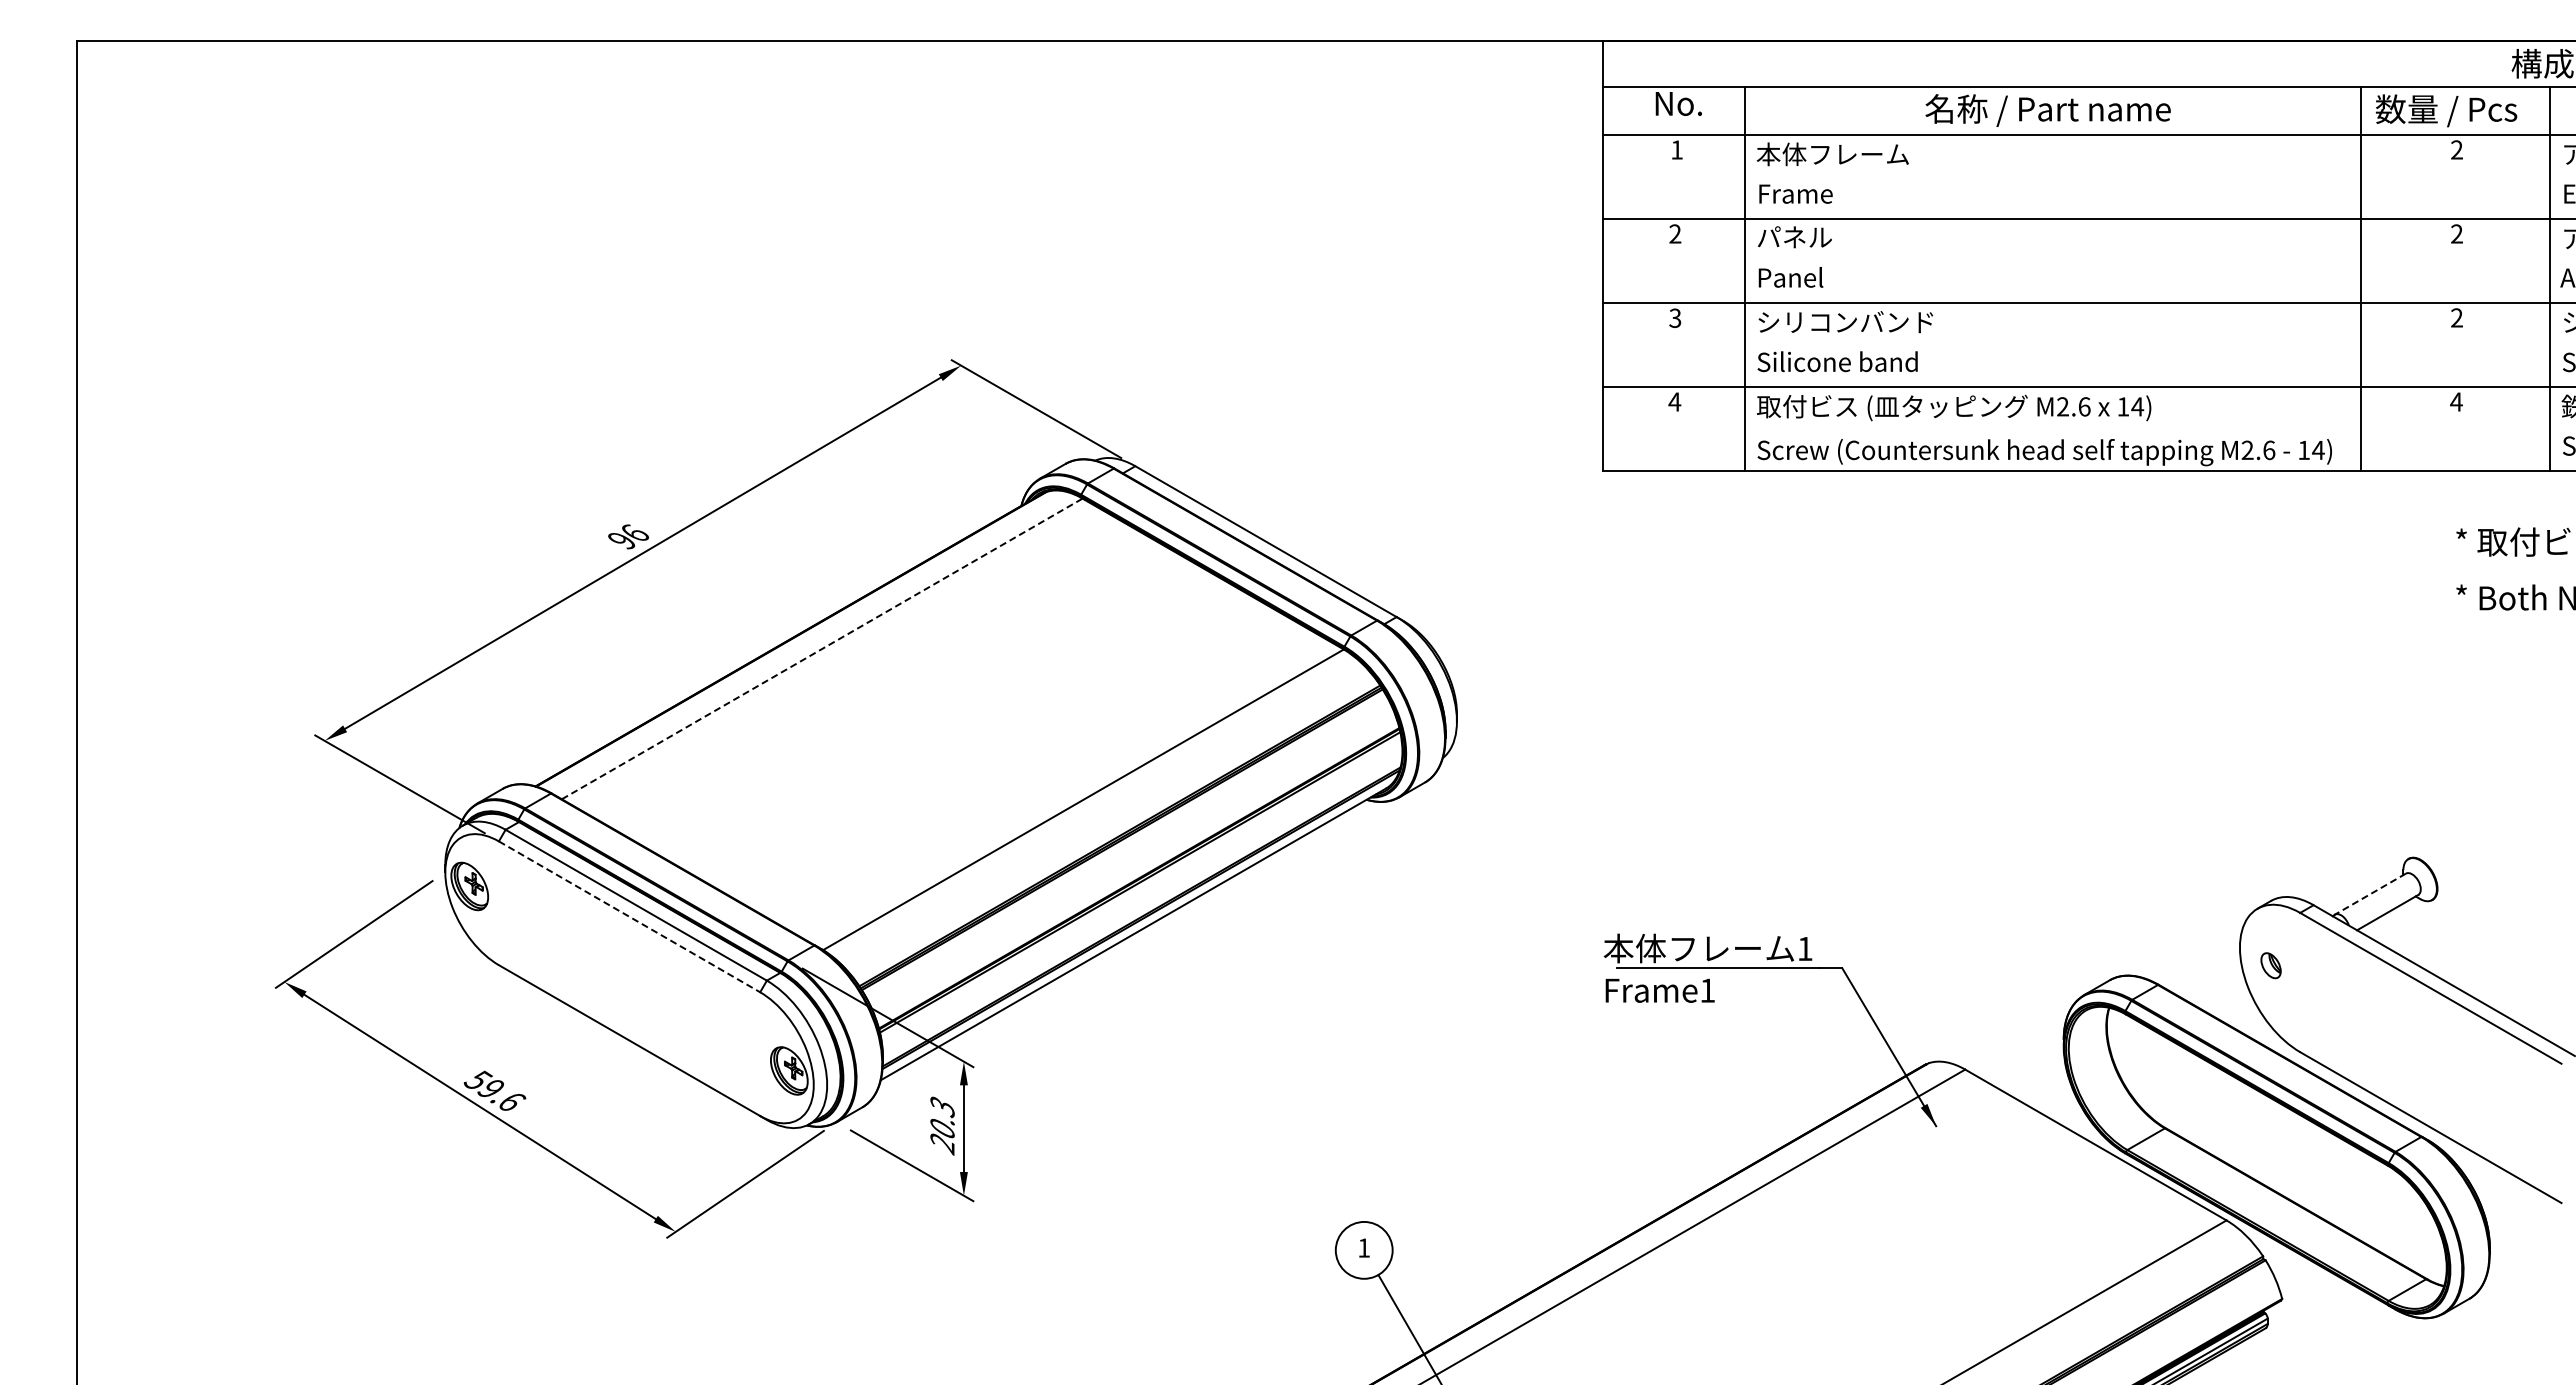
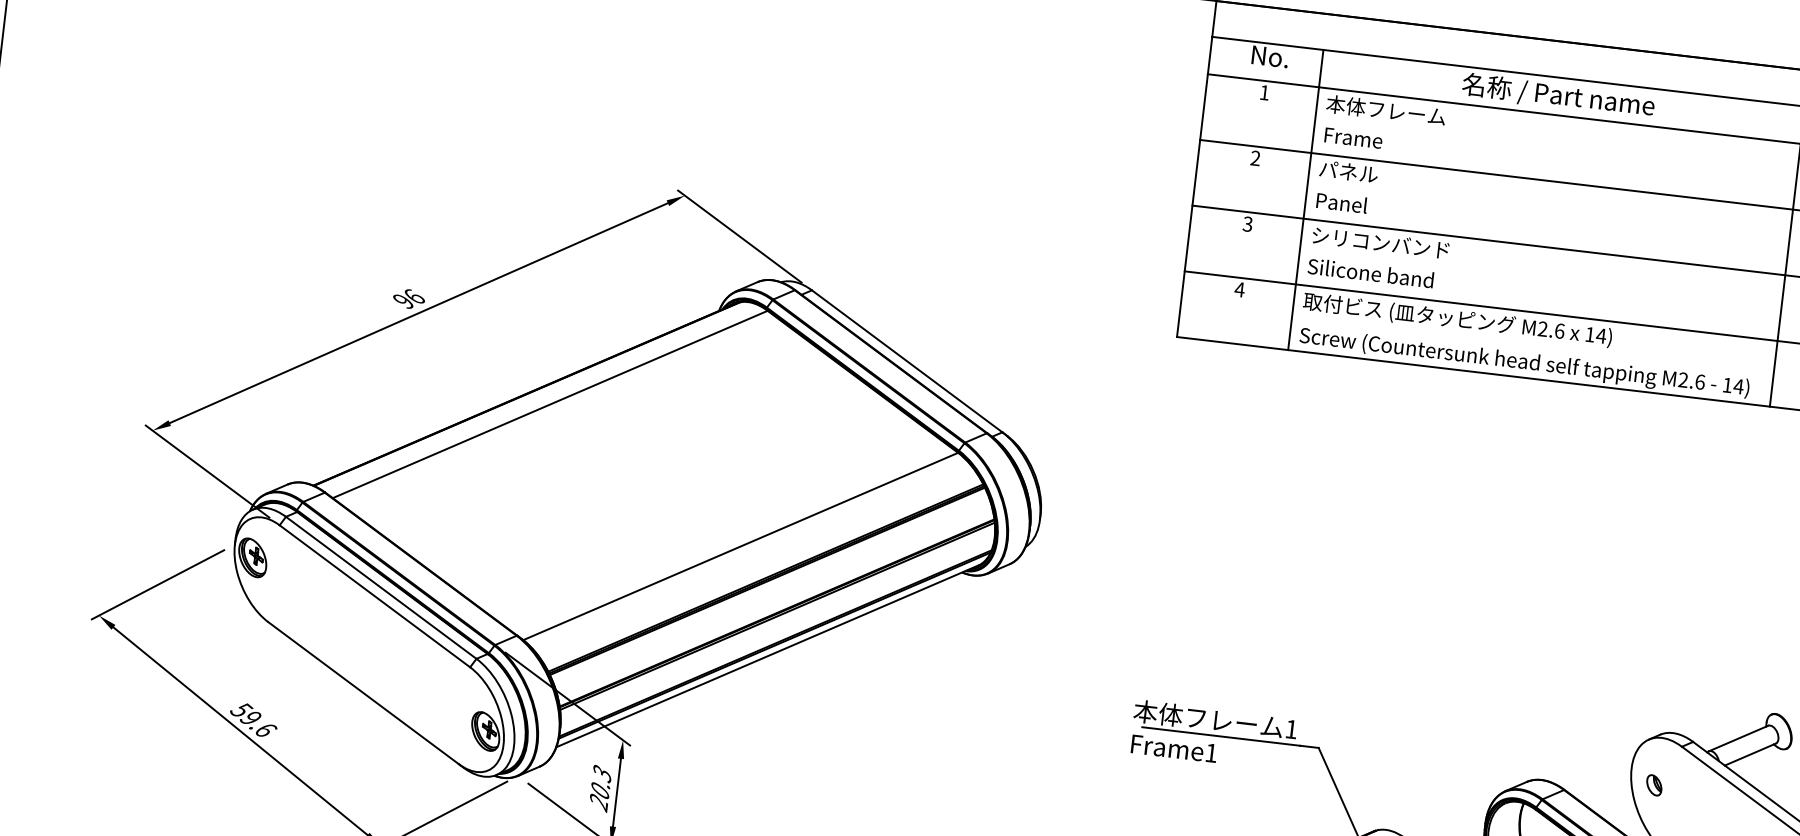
line: (822, 648) -> (550, 404), dashed -> solid
line: (2370, 894) -> (1738, 738), dashed -> solid
line: (629, 916) -> (374, 596), dashed -> solid

